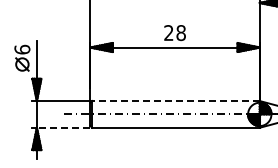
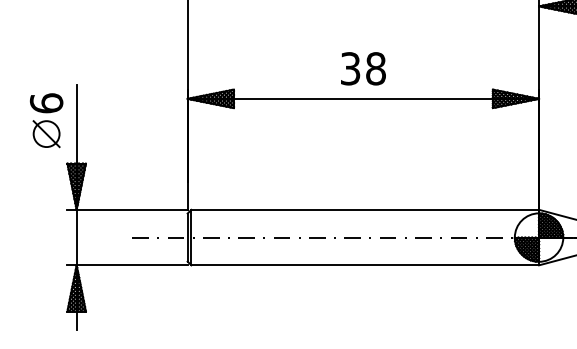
text: (168, 33) -> (349, 69), 28 -> 38
line: (175, 101) -> (364, 210), dashed -> solid
line: (63, 127) -> (131, 264), dashed -> solid

